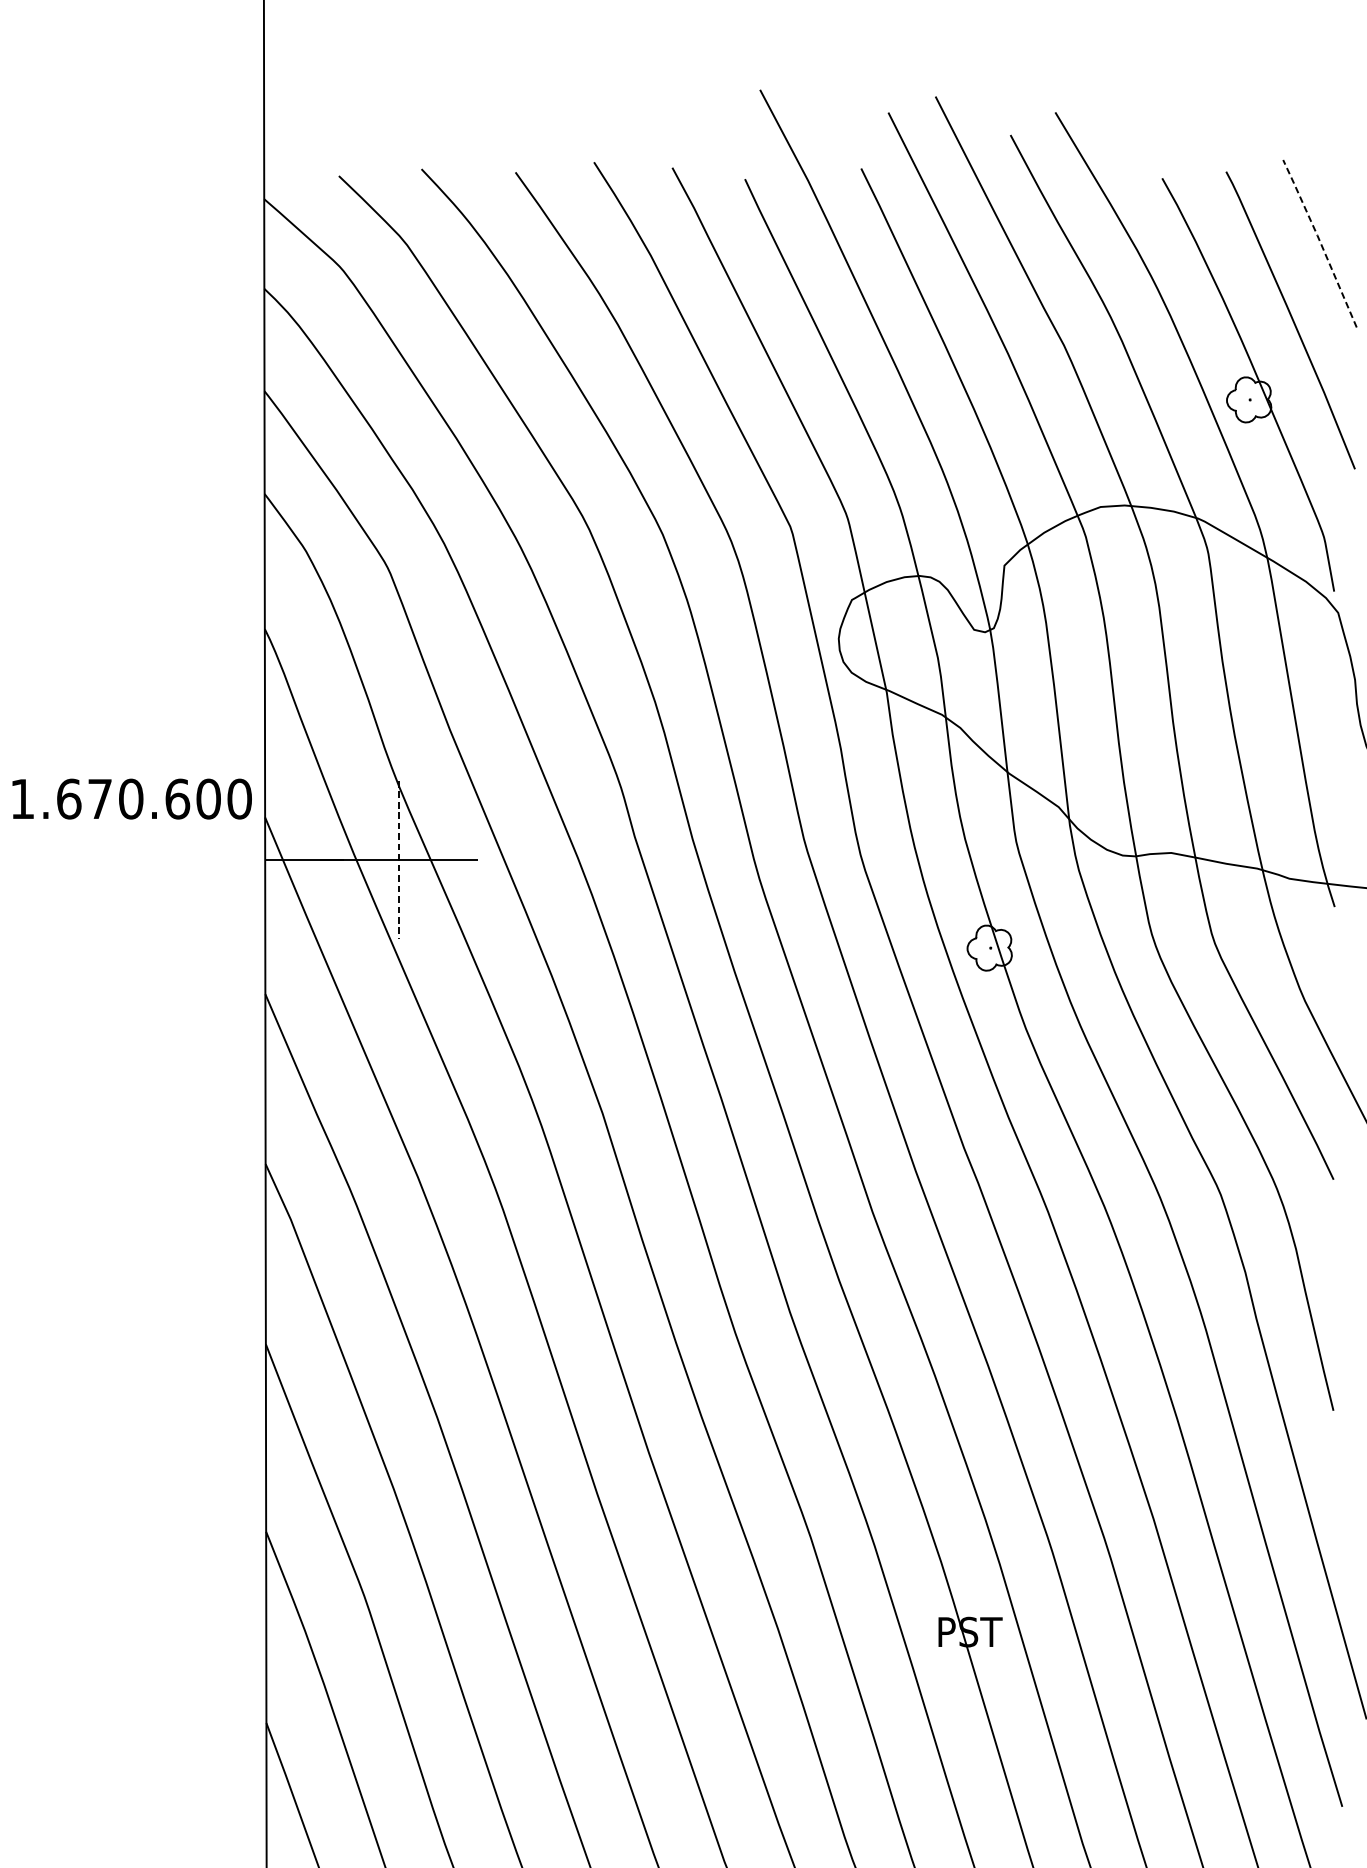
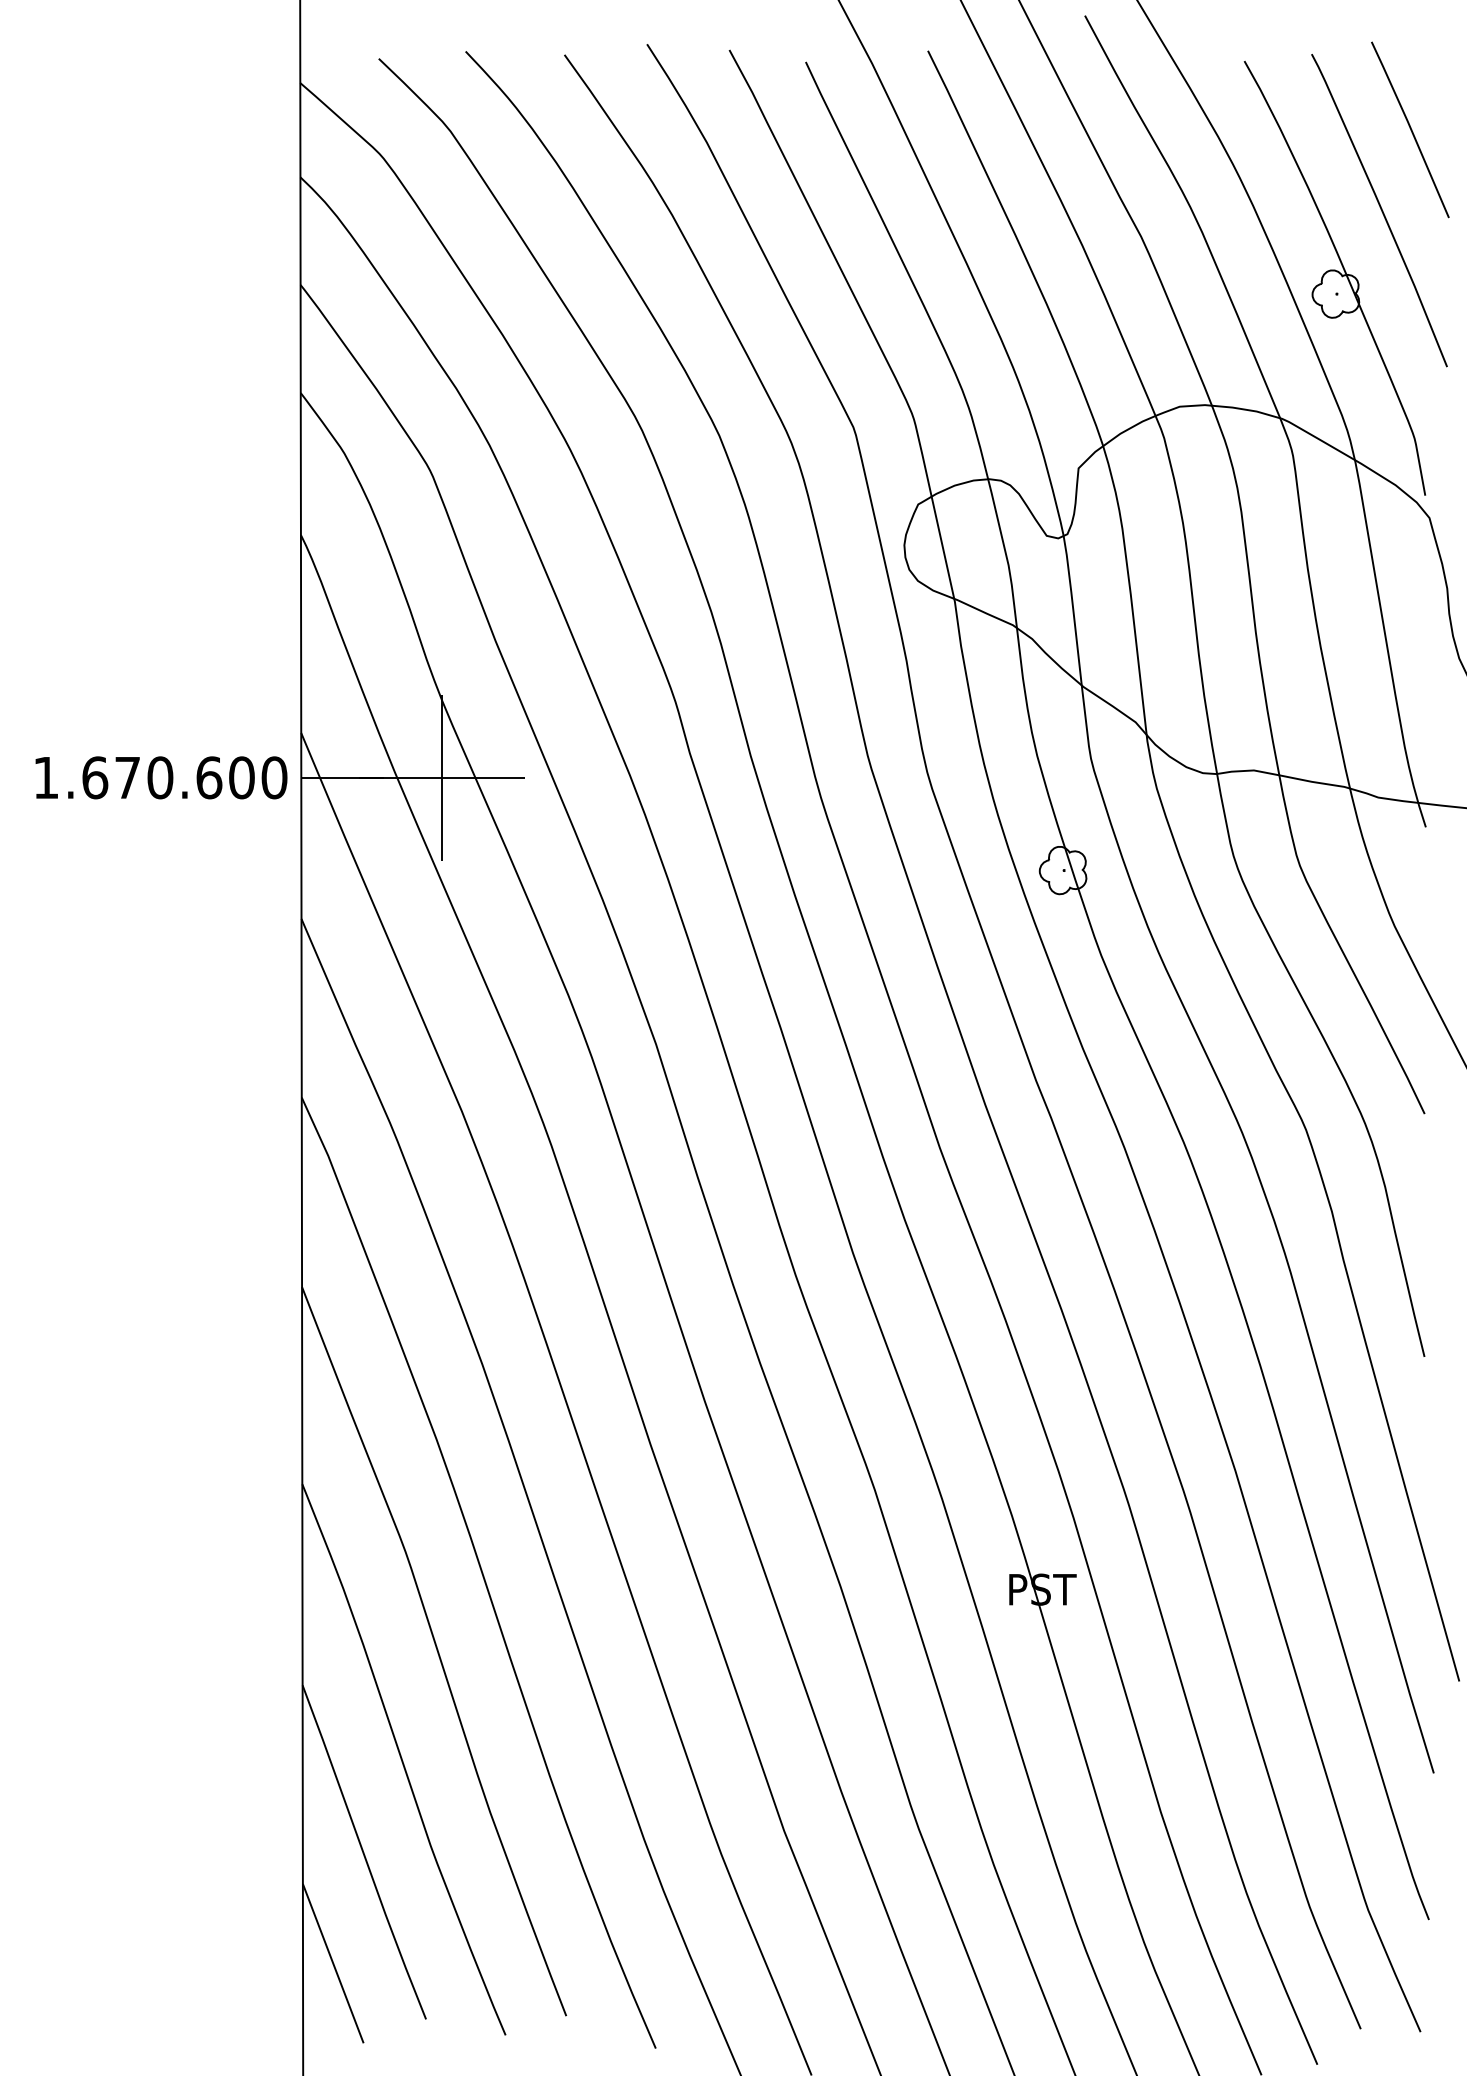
line: (1320, 241) -> (1410, 127), dashed -> solid
text: (132, 798) -> (161, 777), moved
line: (398, 860) -> (441, 778), dashed -> solid

